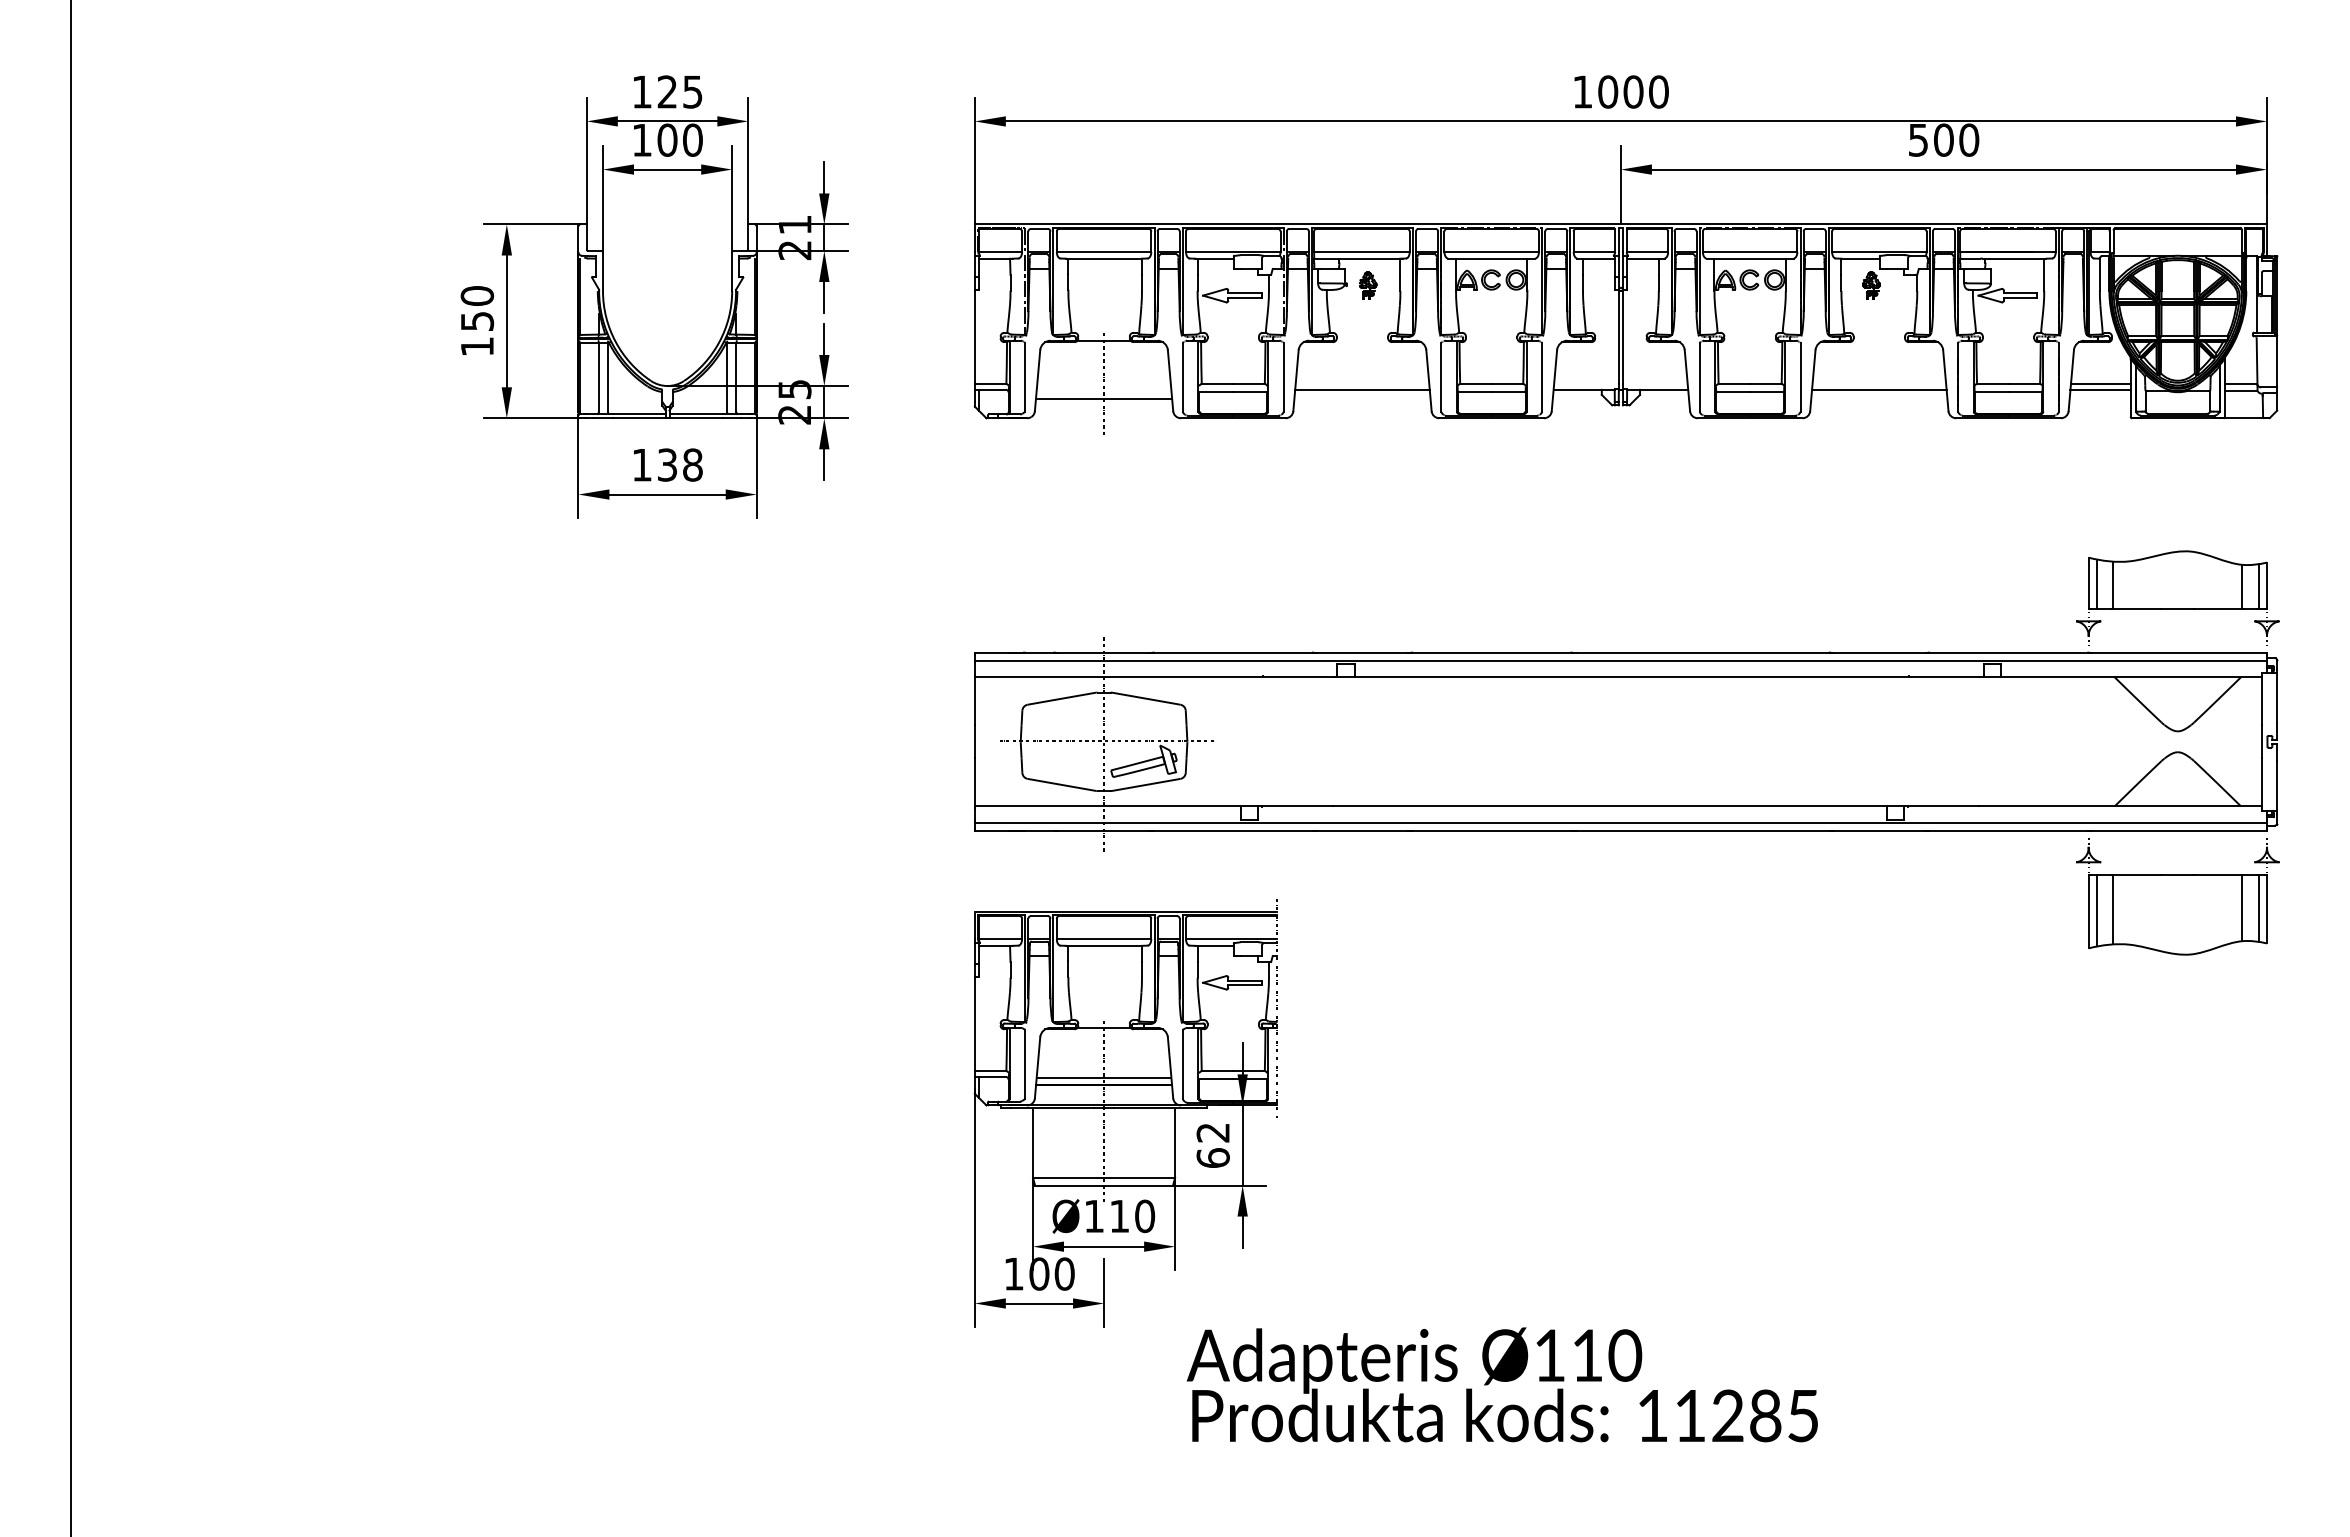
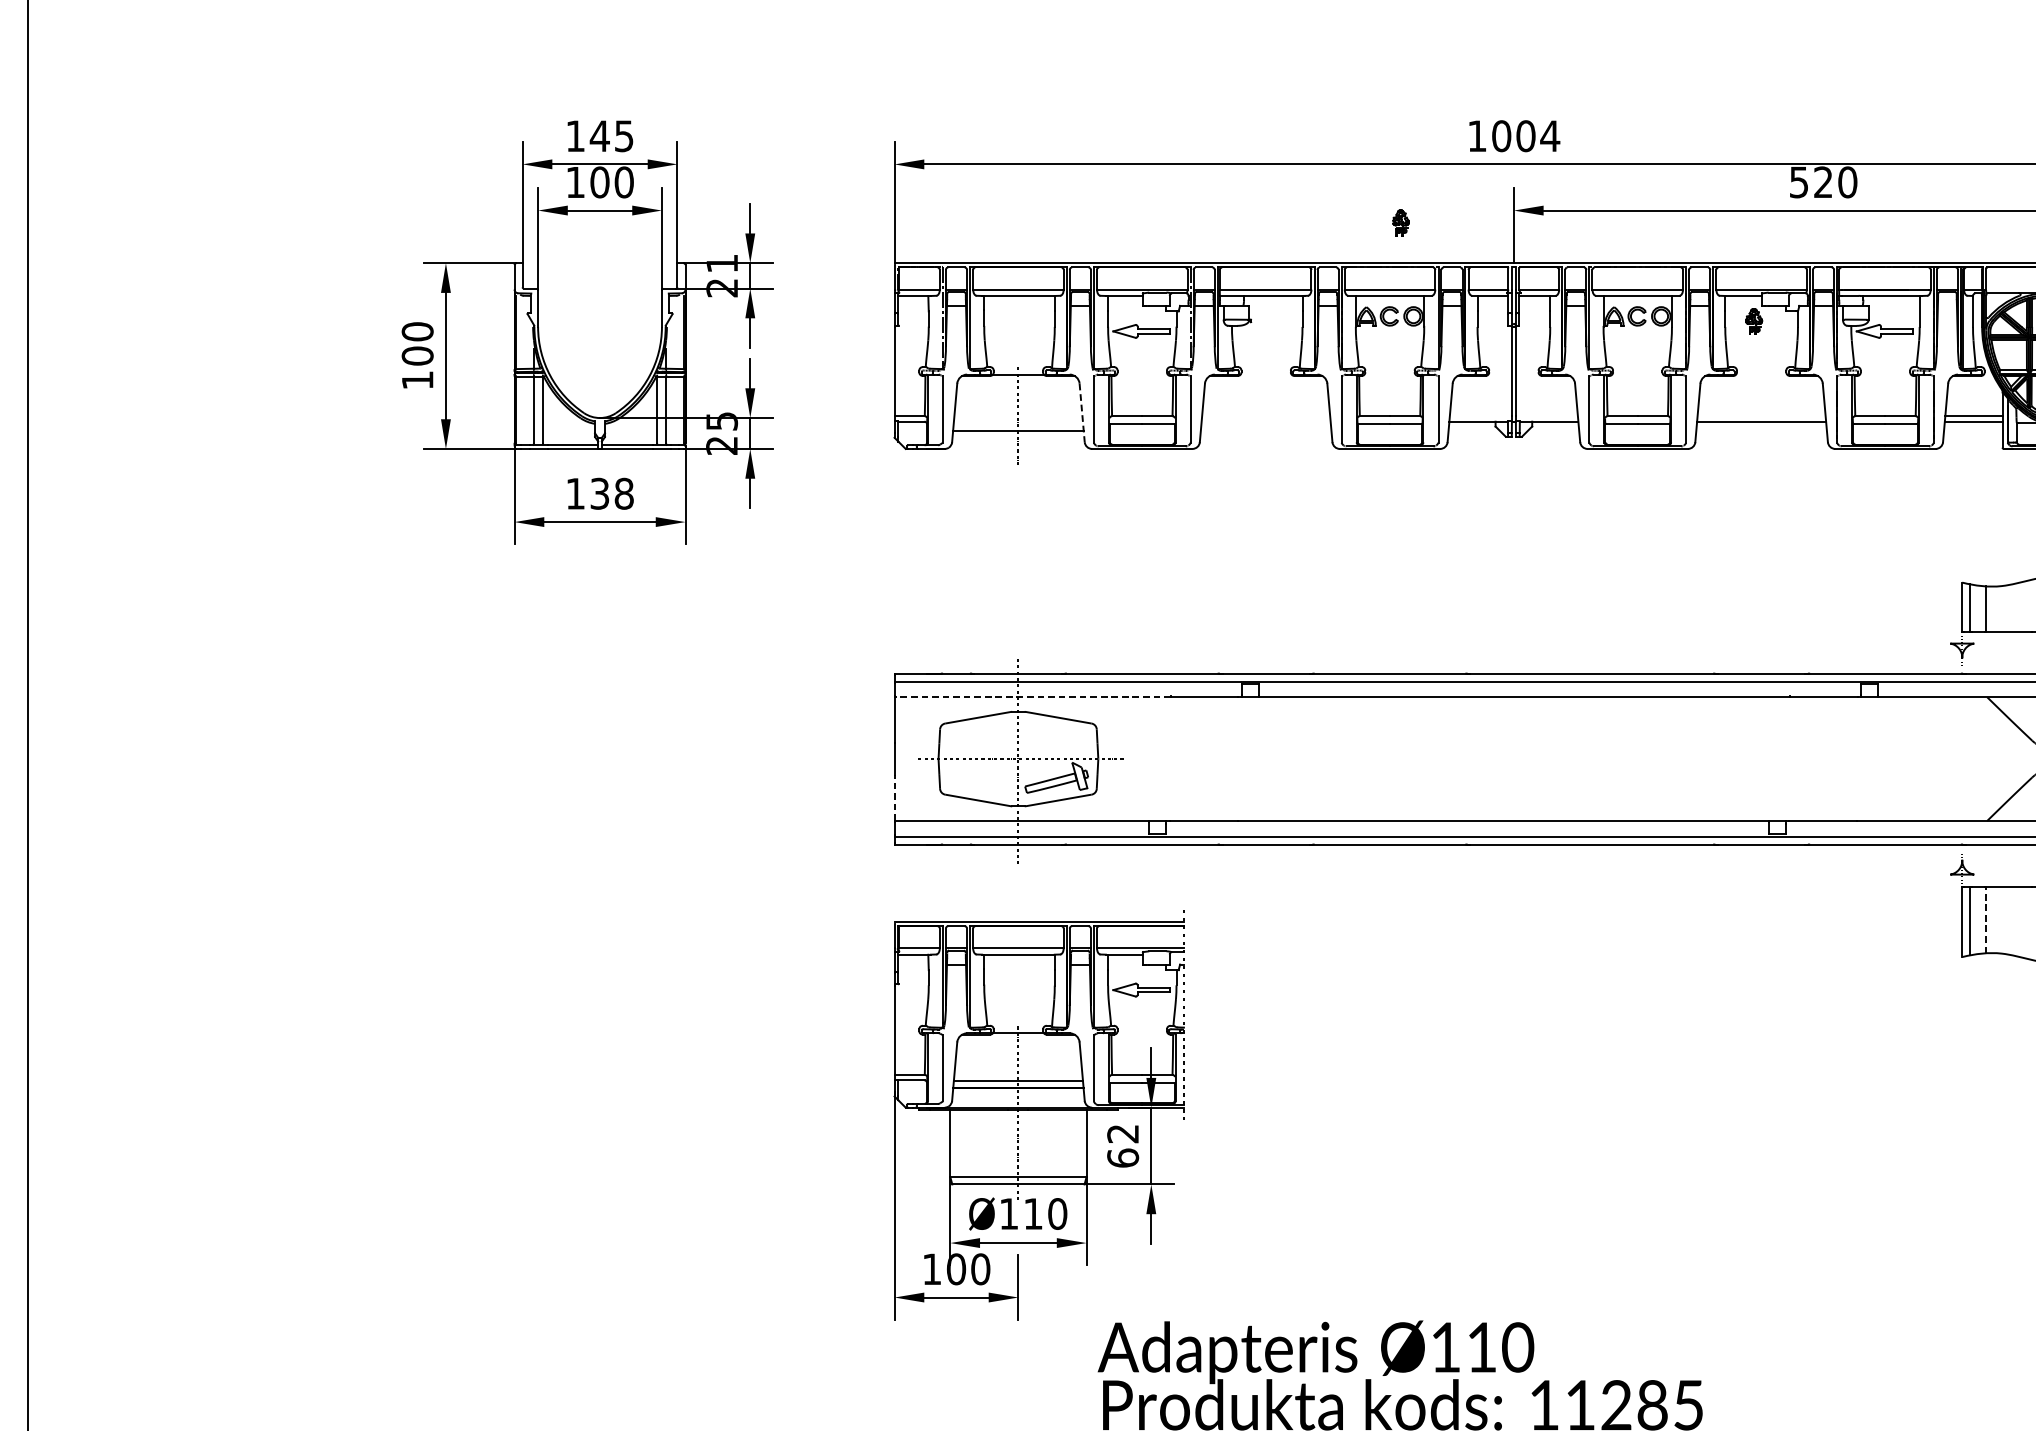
text: (666, 91) -> (598, 135), 125 -> 145
text: (1658, 91) -> (1549, 135), 1000 -> 1004
text: (1943, 139) -> (1823, 181), 500 -> 520
part: (1368, 285) -> (1401, 222), moved
text: (477, 321) -> (417, 356), 150 -> 100
line: (1170, 380) -> (1082, 412), solid -> dashed
line: (1362, 389) -> (1266, 421), removed
line: (1118, 677) -> (1032, 697), solid -> dashed
line: (974, 781) -> (894, 797), solid -> dashed
line: (2113, 909) -> (1986, 919), solid -> dashed

